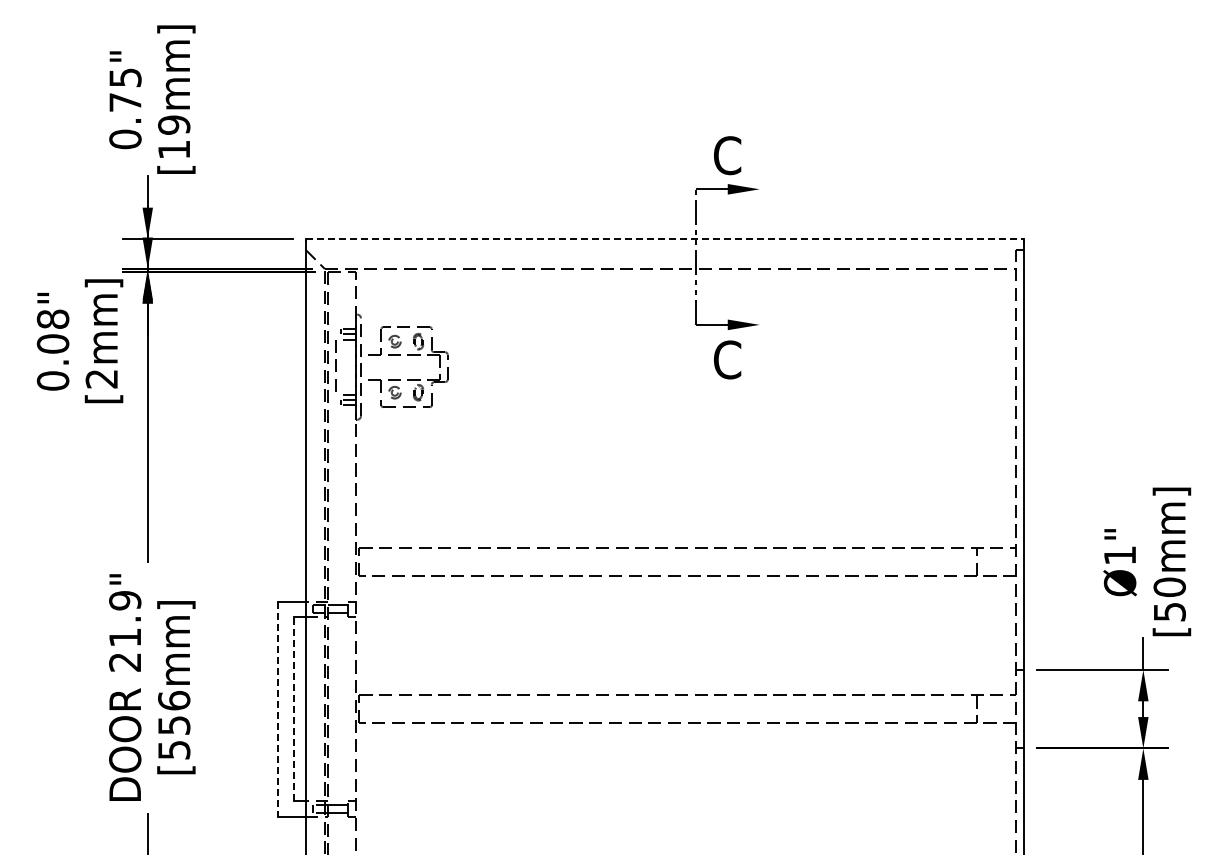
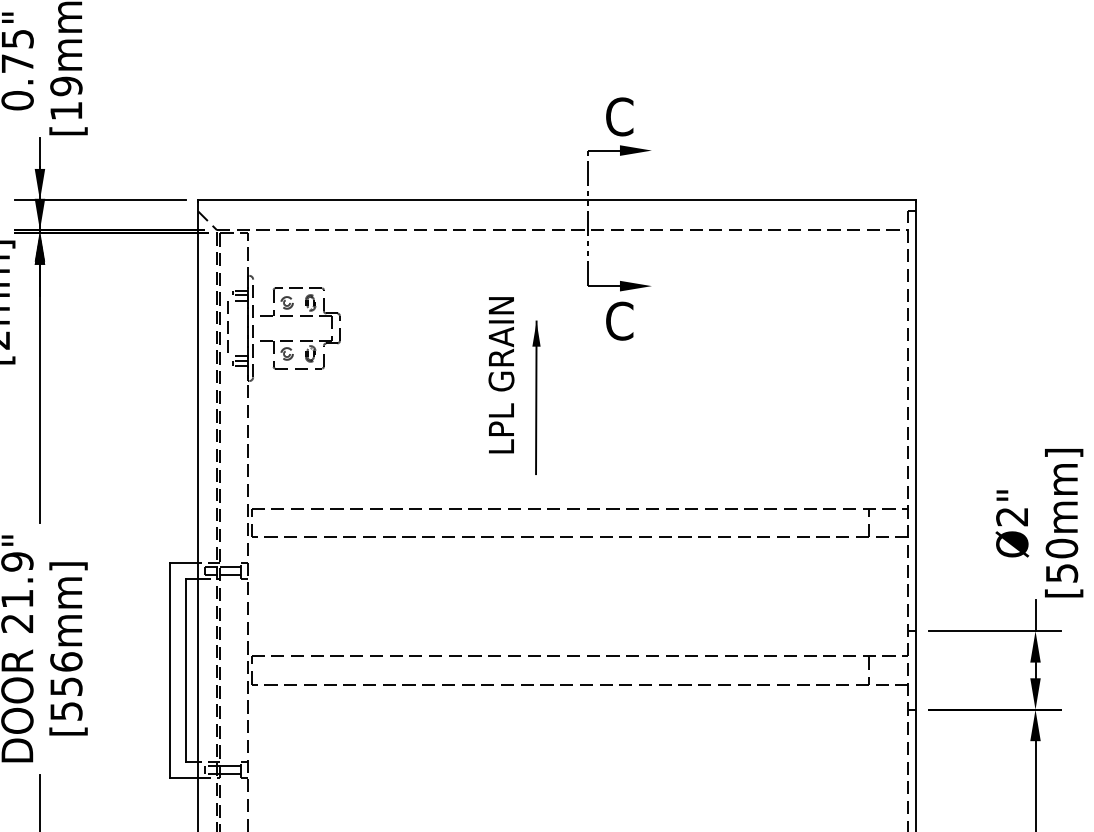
line: (665, 239) -> (557, 200), dashed -> solid
part: (622, 424) -> (514, 385), added
text: (1119, 555) -> (1011, 516), Ø1" -> Ø2"
line: (278, 709) -> (170, 670), dashed -> solid
line: (293, 709) -> (185, 670), dashed -> solid

